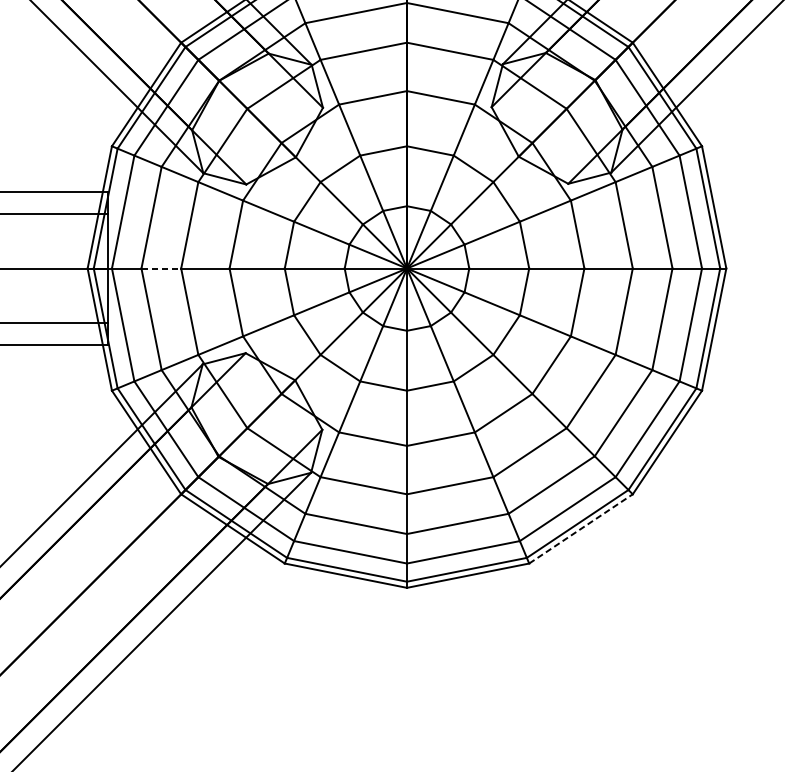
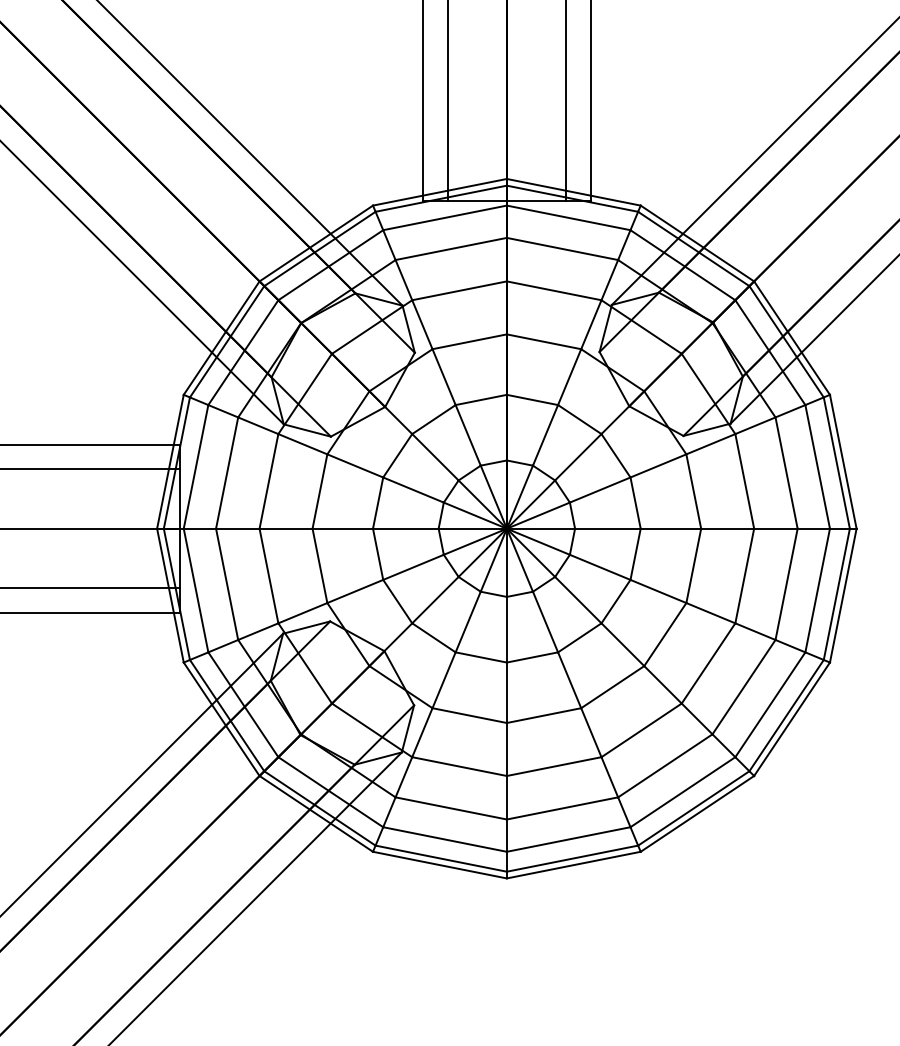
line: (161, 268) -> (237, 528), dashed -> solid
line: (581, 528) -> (697, 813), dashed -> solid

